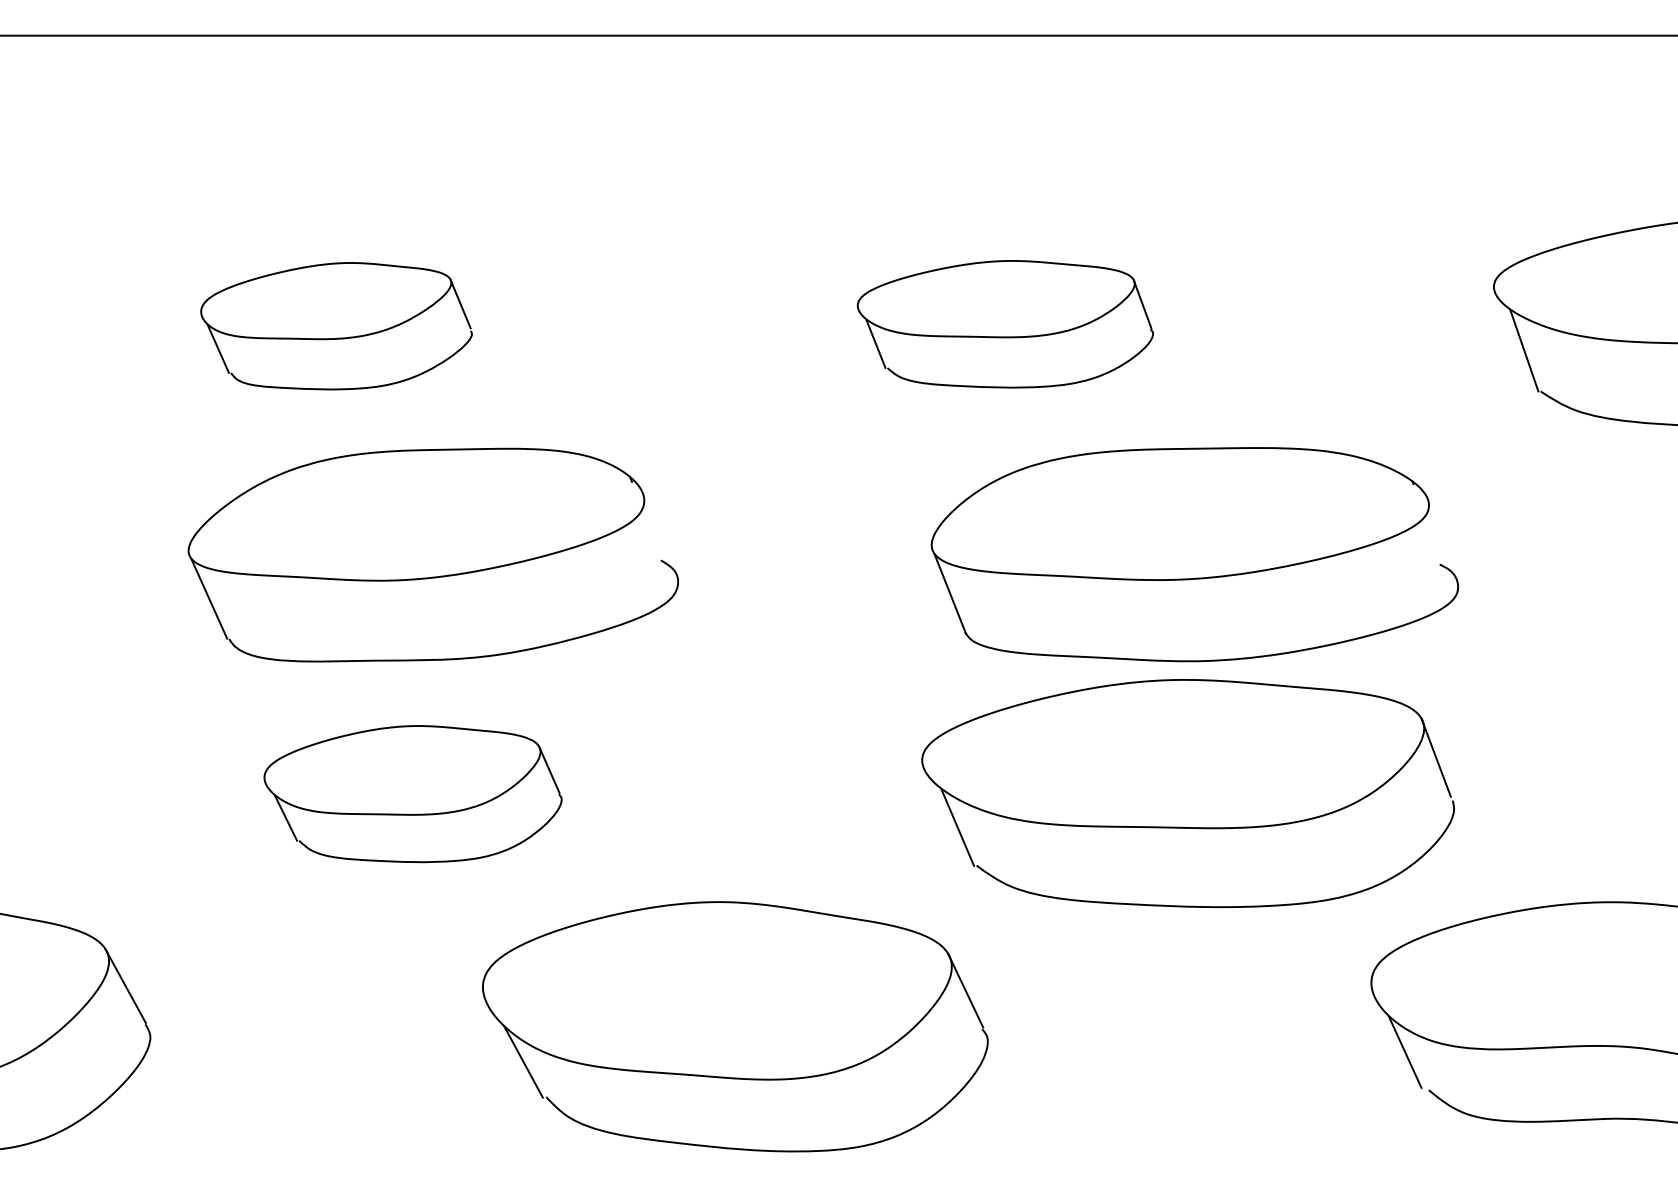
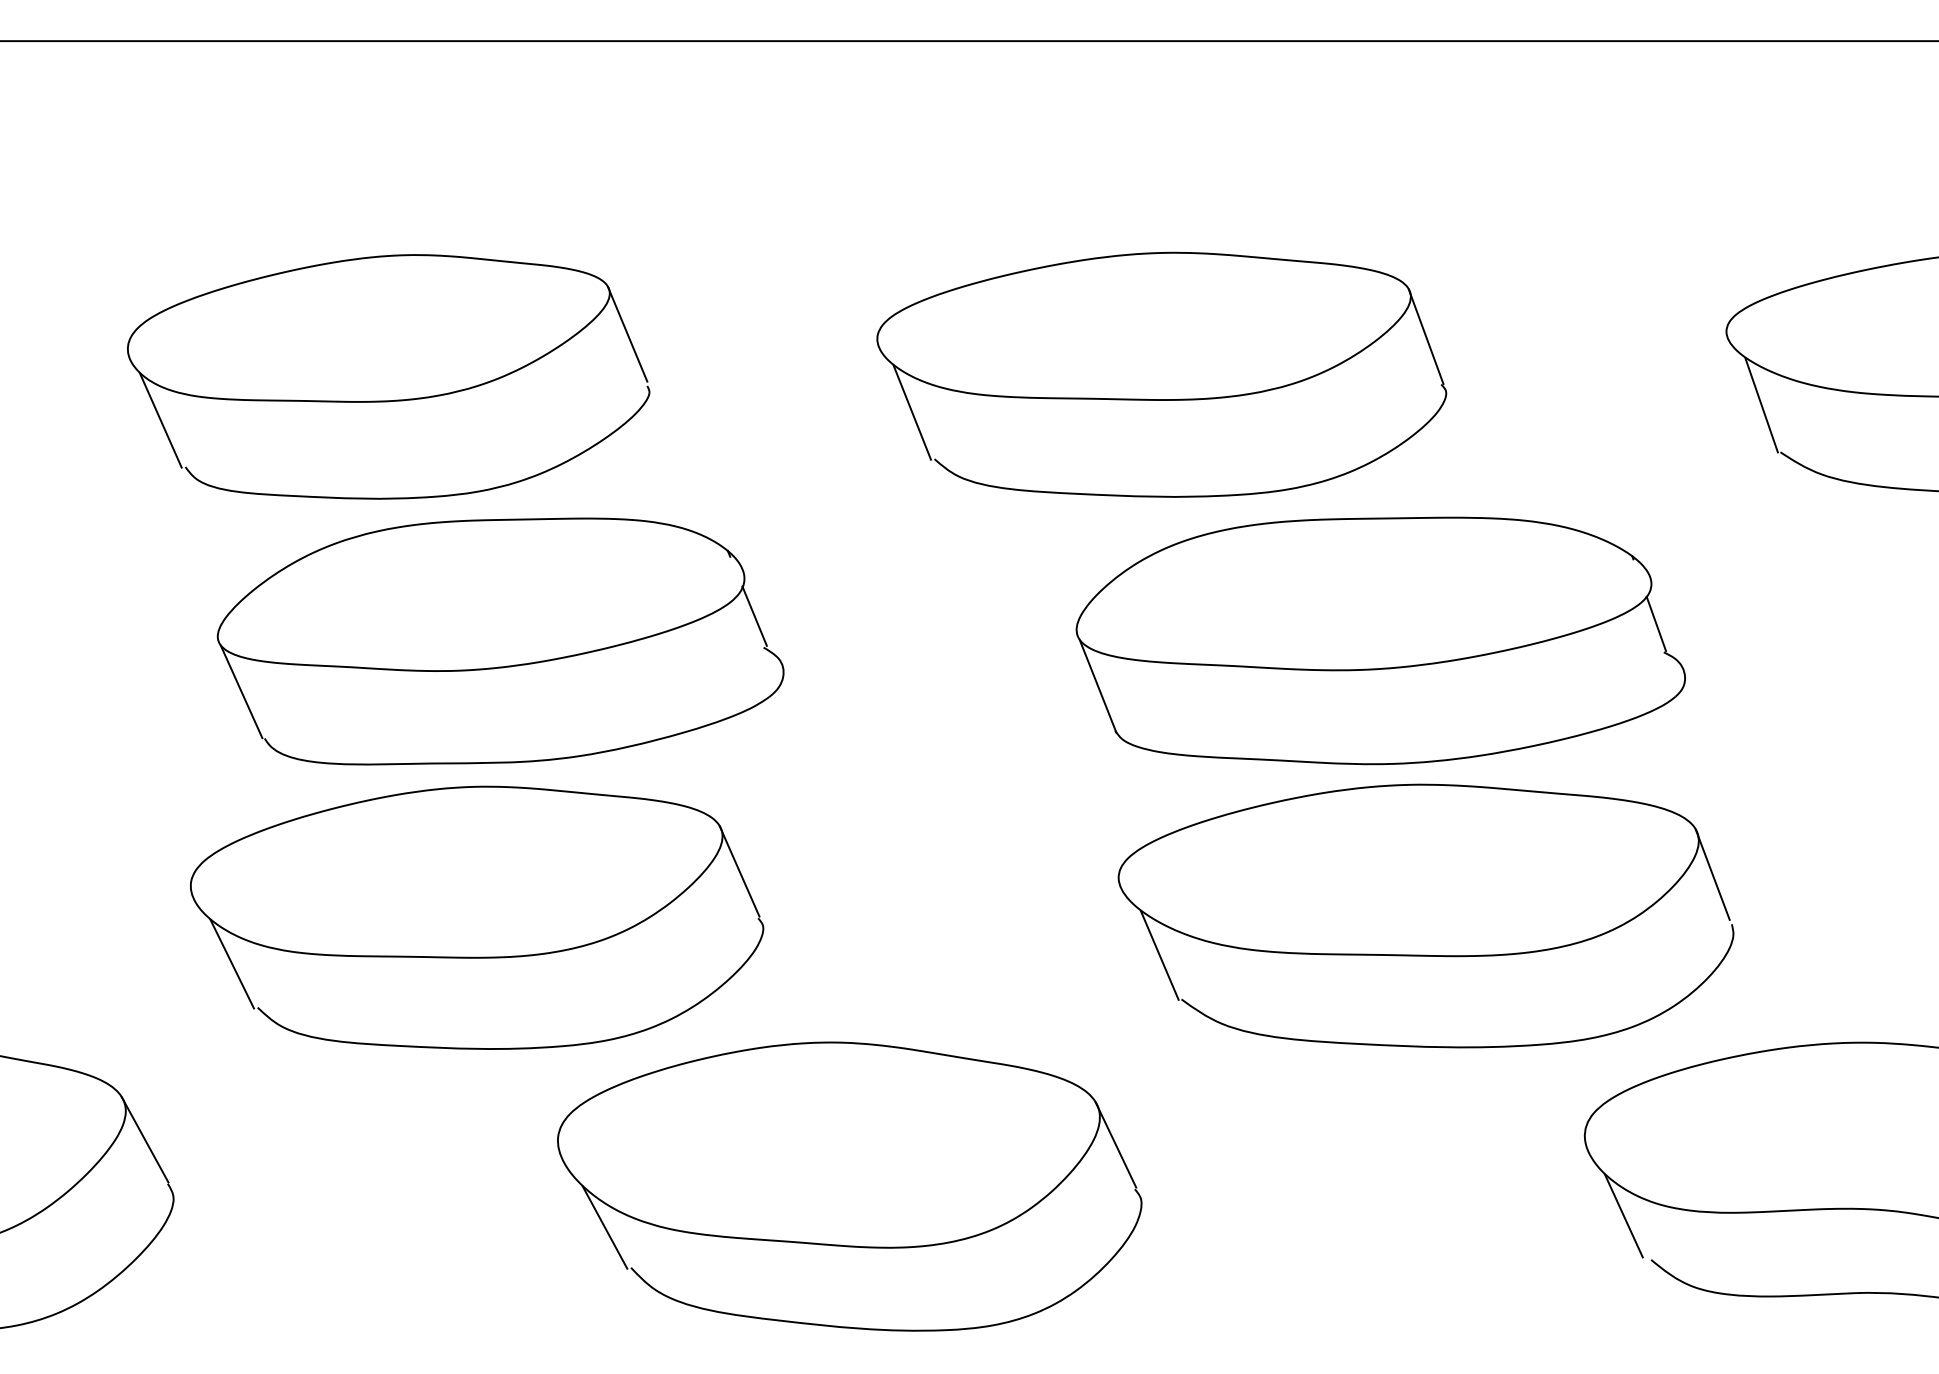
part: (1005, 324) -> (1161, 374), size x1.67
part: (336, 325) -> (388, 376), size x1.67
line: (652, 532) -> (754, 615), added
line: (1433, 539) -> (1656, 623), added
part: (413, 793) -> (477, 917), size x1.67
part: (1187, 793) -> (1425, 915), moved

